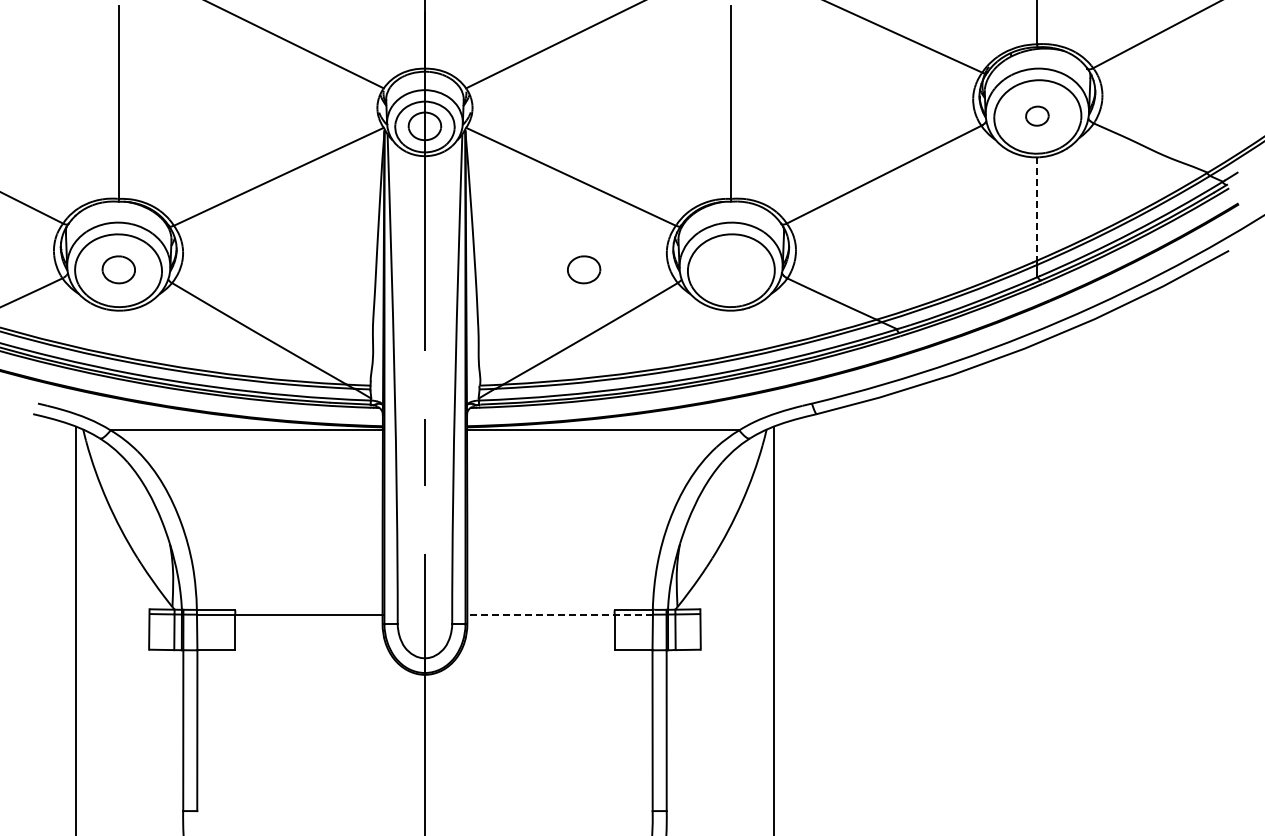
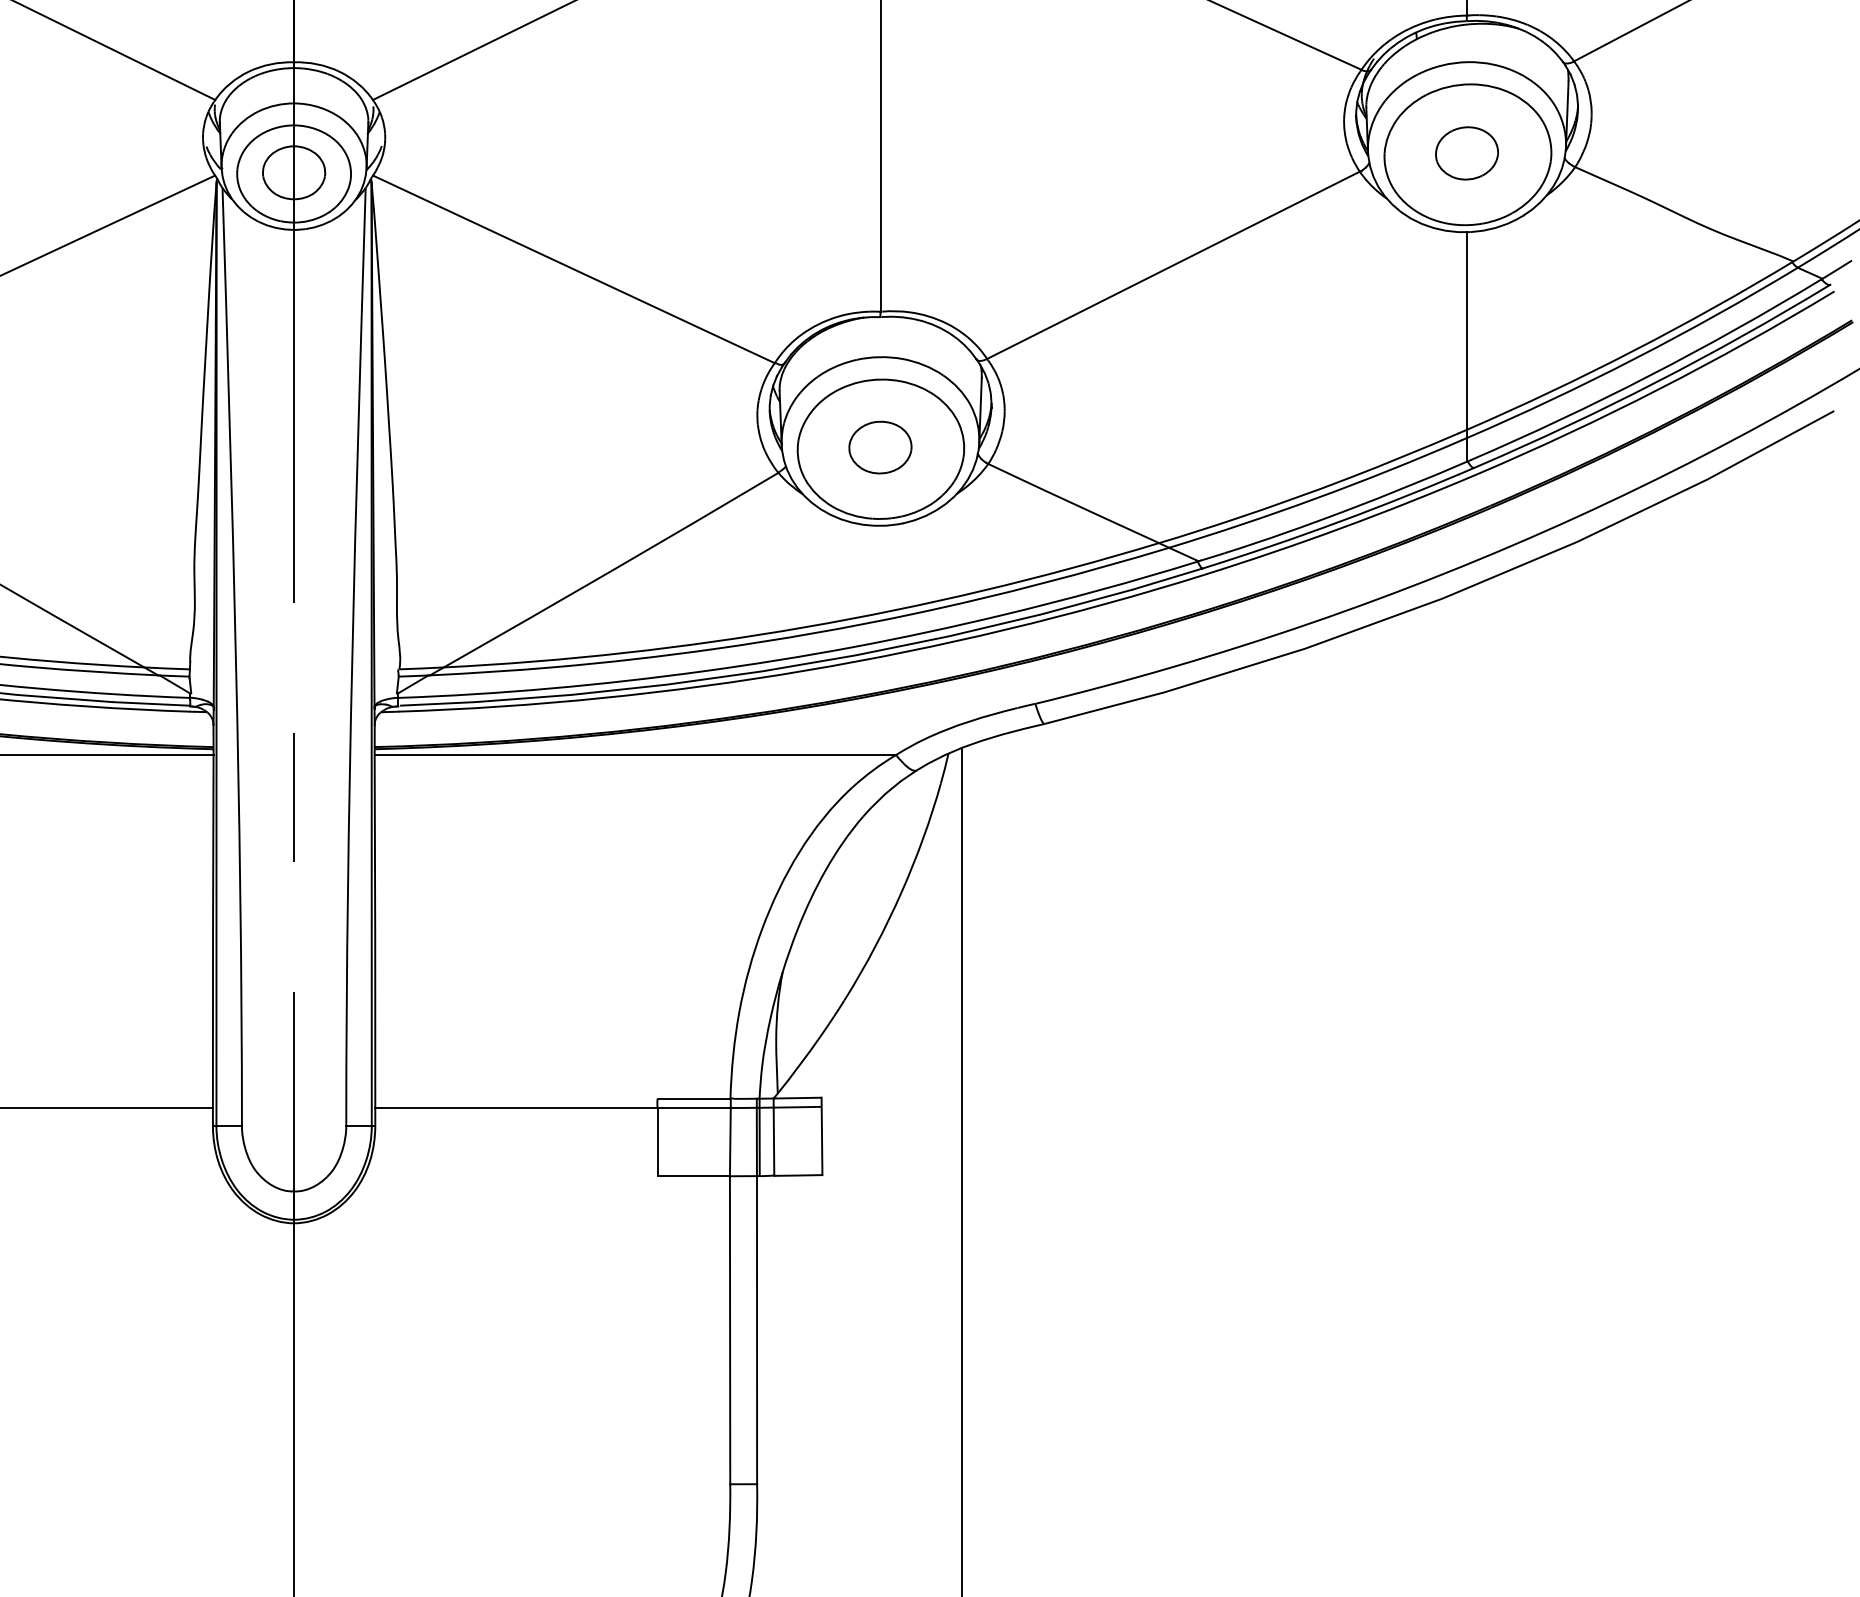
part: (1037, 115) -> (1467, 151), size x1.43
line: (1037, 208) -> (1467, 330), dashed -> solid
part: (584, 269) -> (881, 446), moved
line: (560, 614) -> (553, 1107), dashed -> solid

